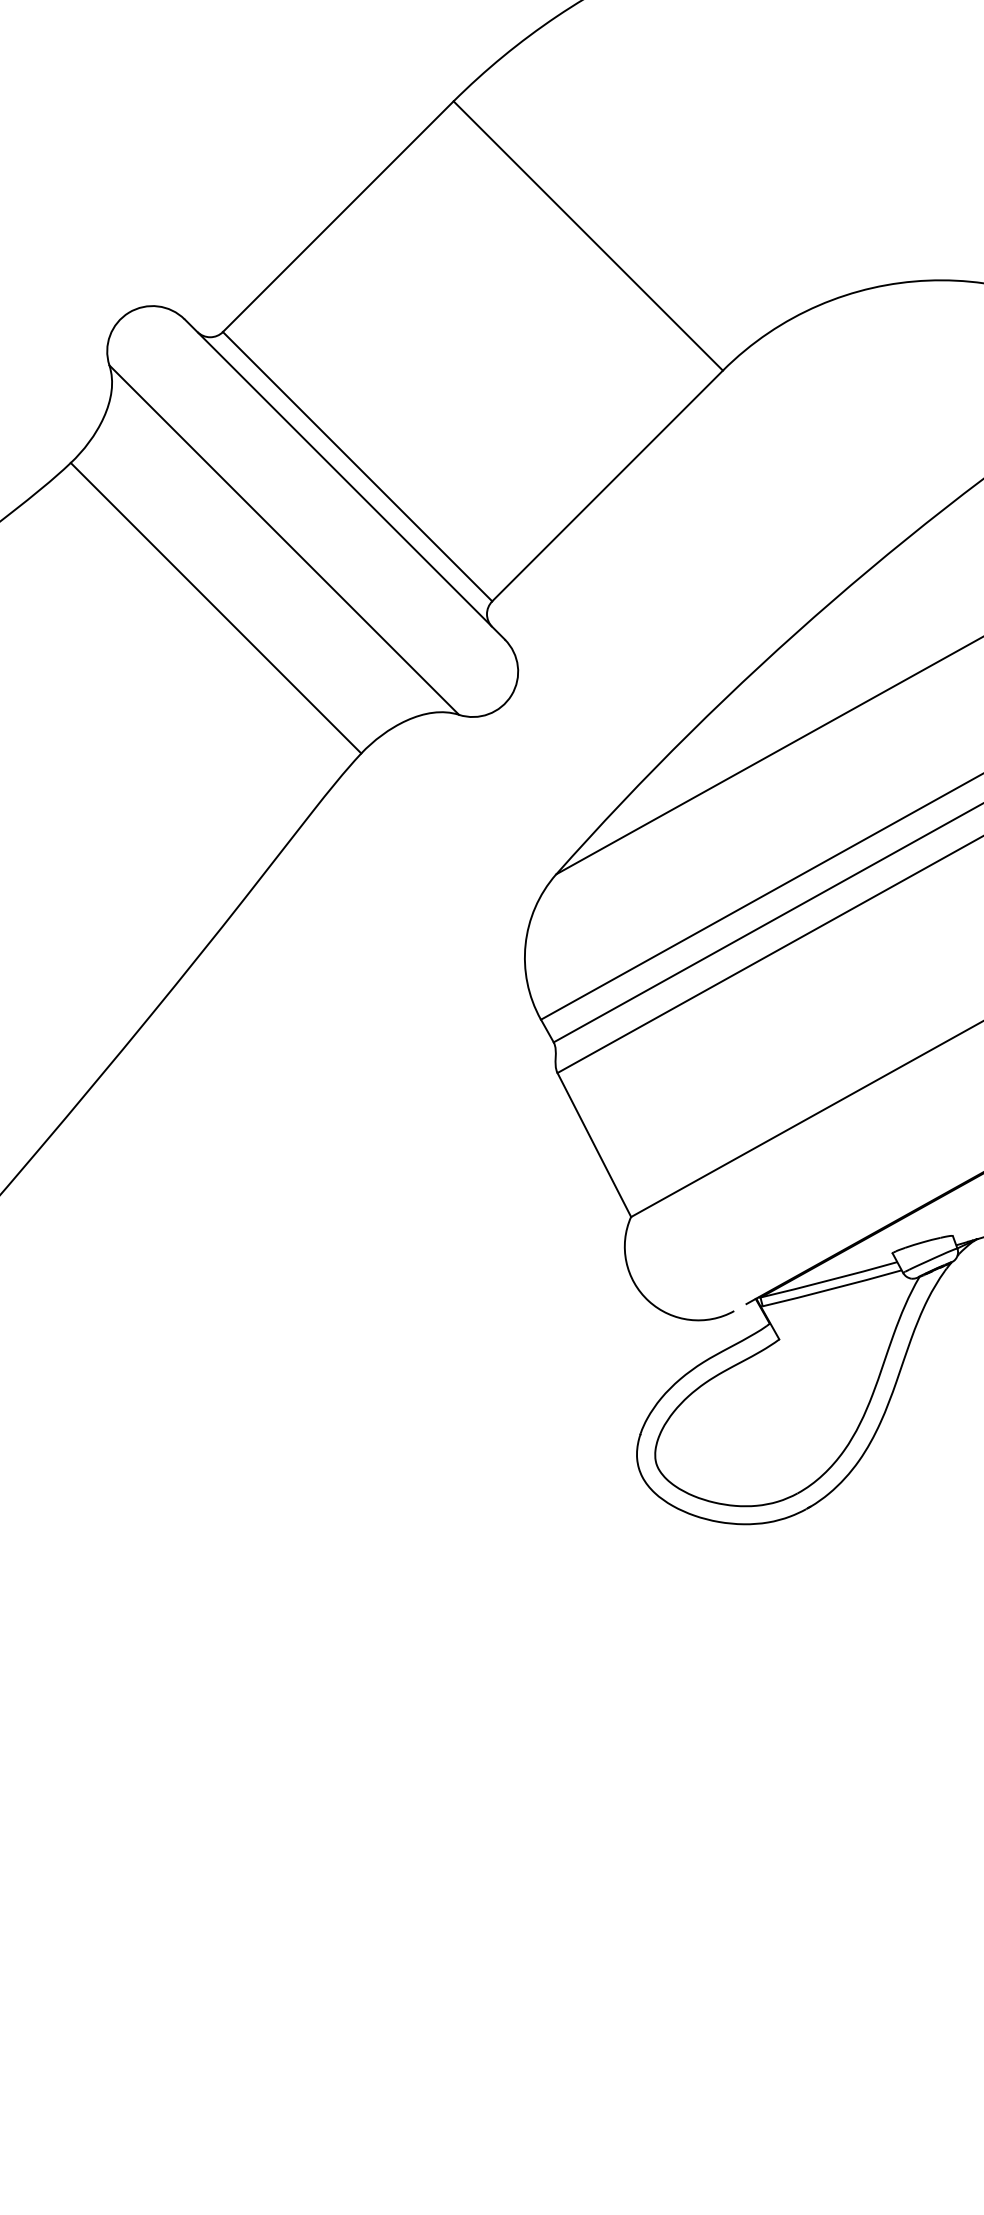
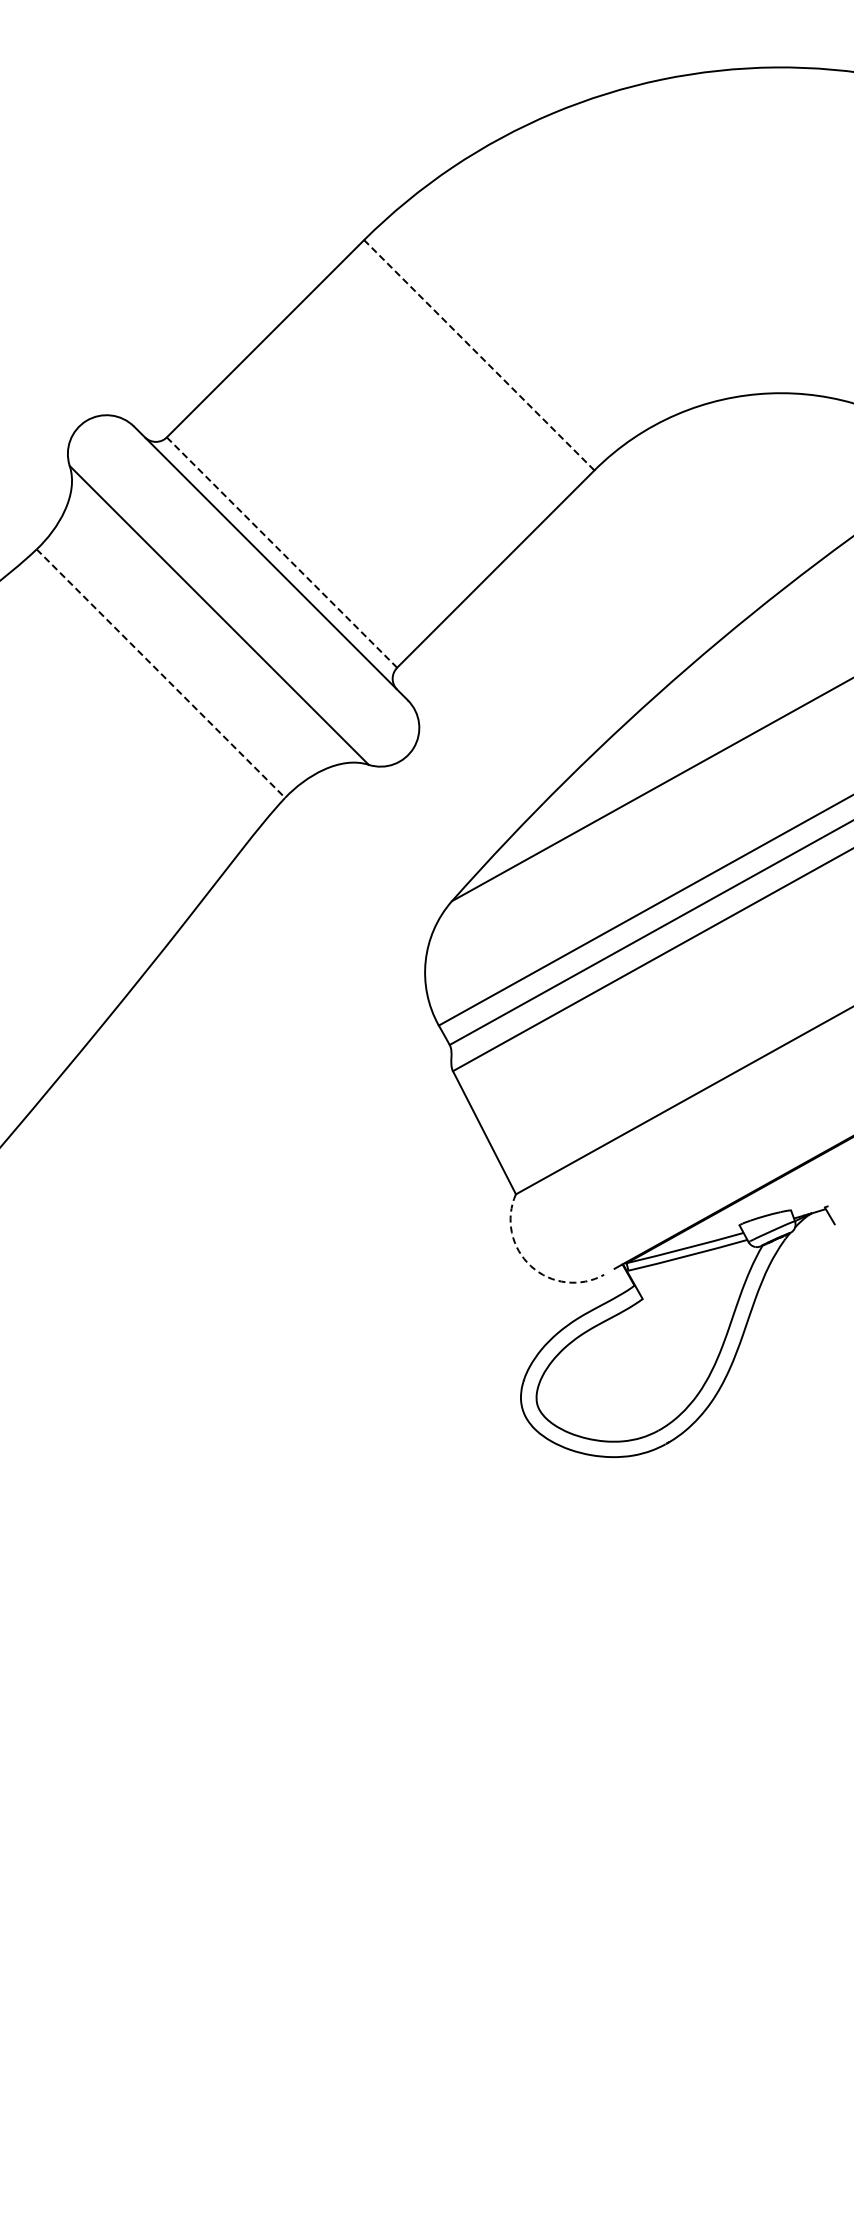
line: (588, 236) -> (479, 355), solid -> dashed
line: (358, 466) -> (282, 552), solid -> dashed
line: (215, 608) -> (160, 673), solid -> dashed
arc: (649, 1301) -> (531, 1266), solid -> dashed

